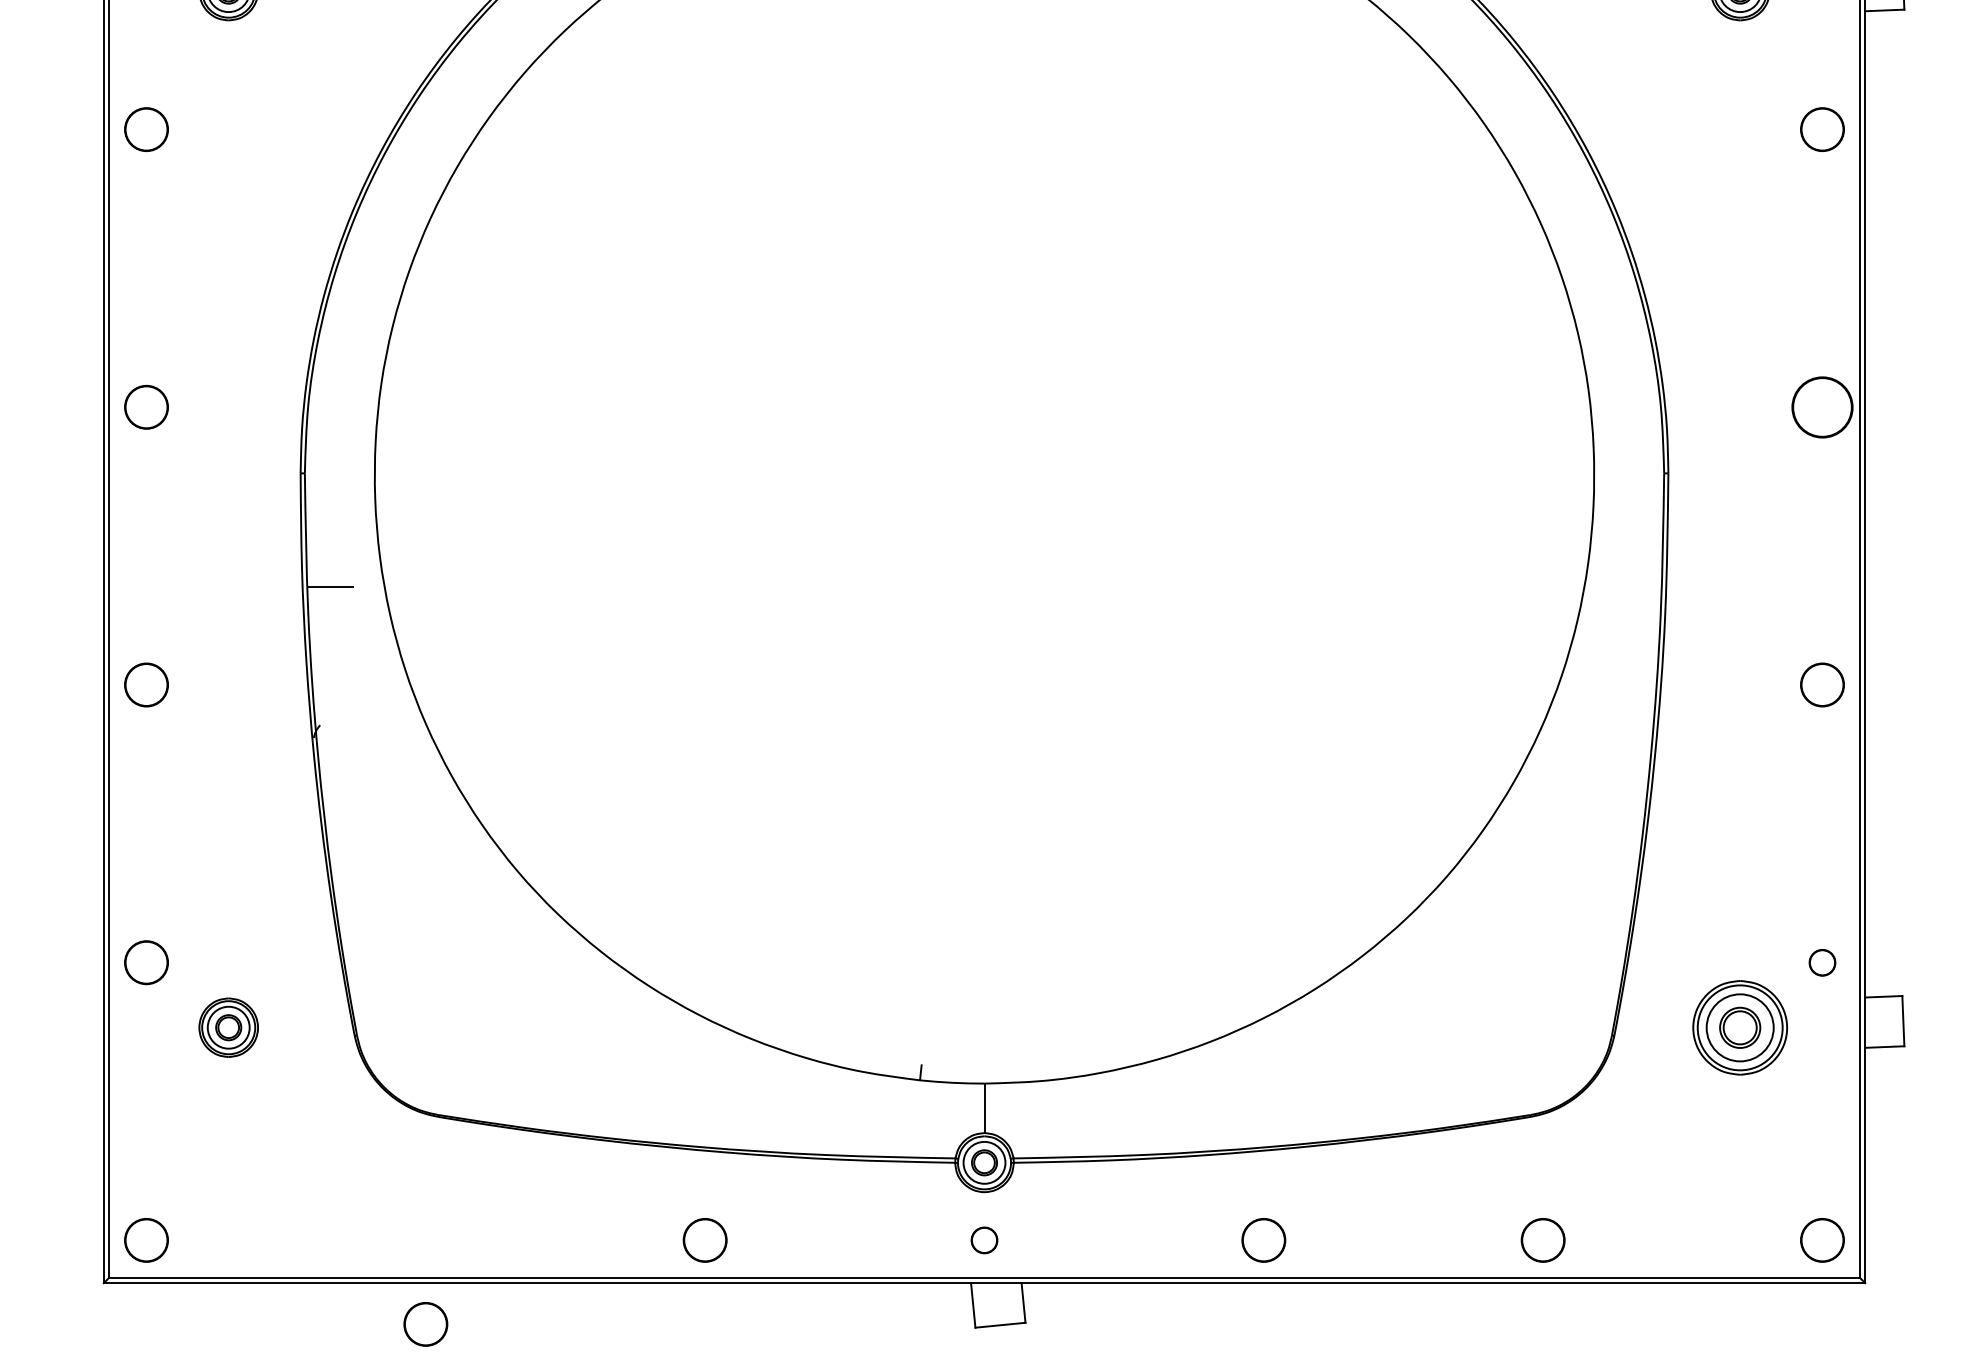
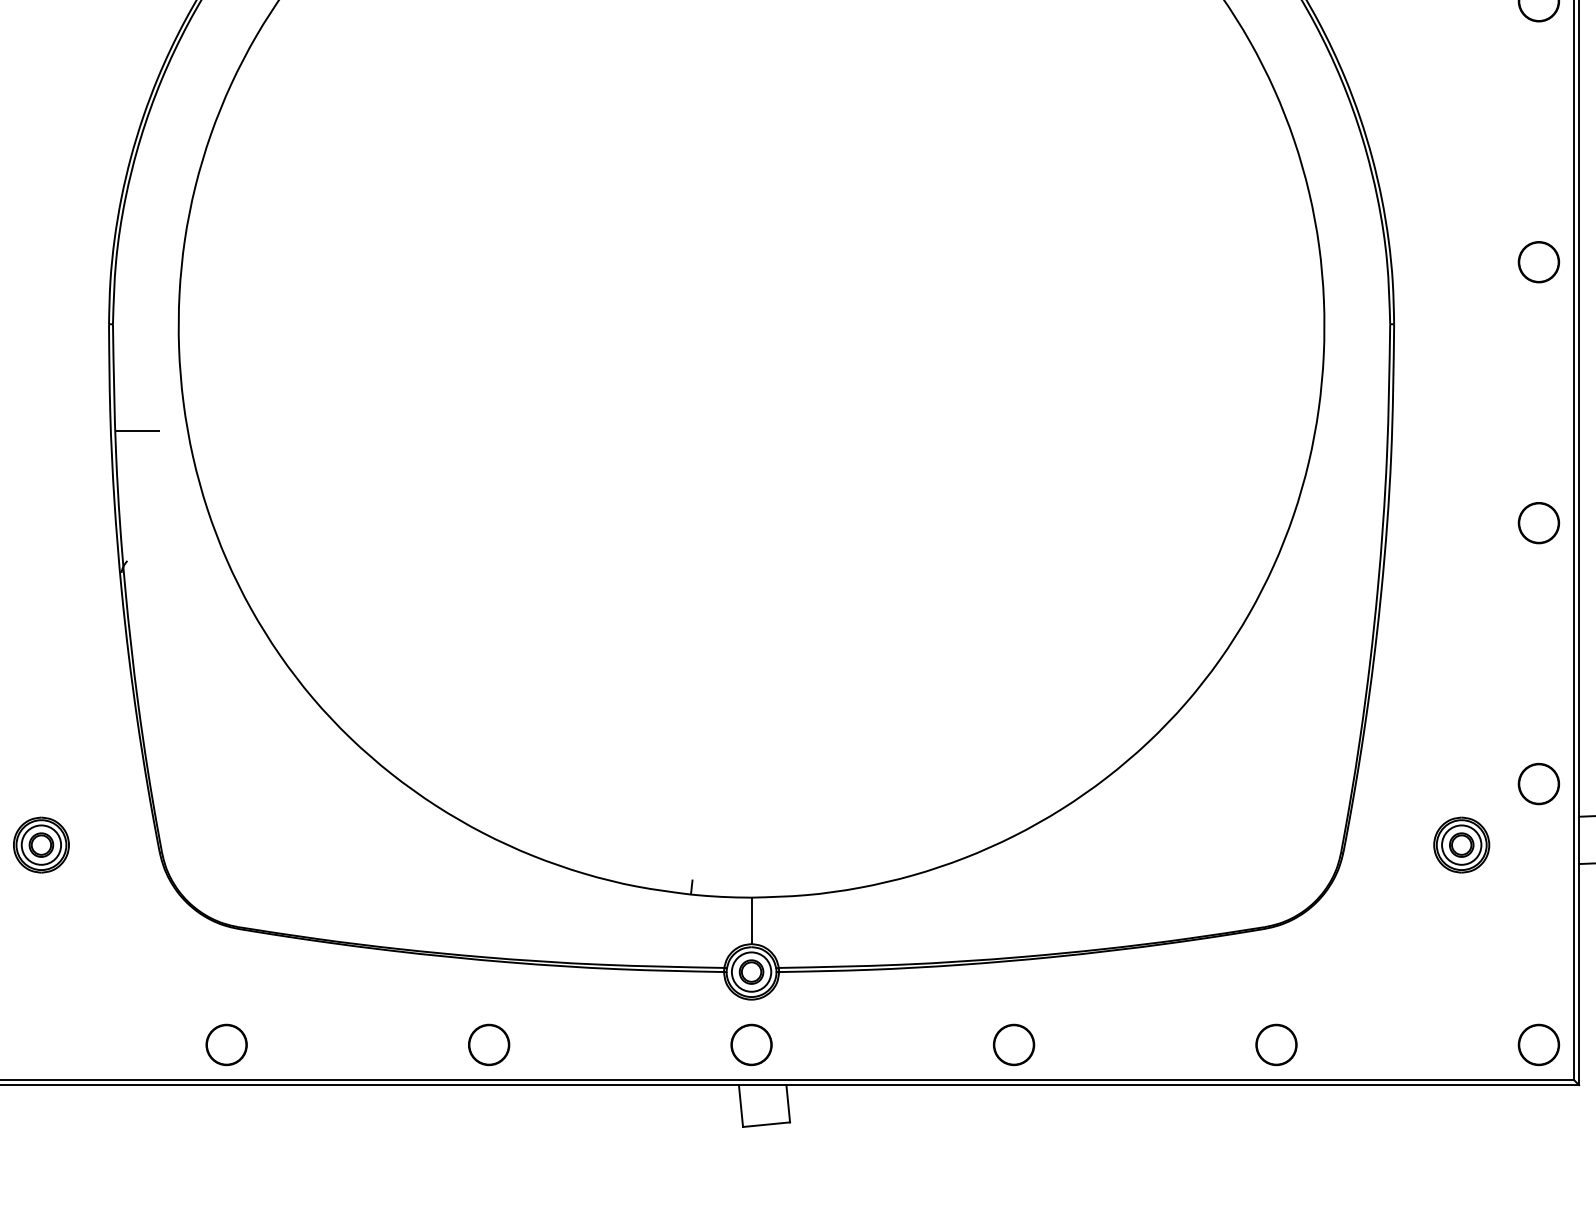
circle: (1822, 406) -> (1538, 261), size x0.71
circle: (1822, 962) -> (1538, 783), size x1.67
part: (1740, 1027) -> (1461, 844), size x0.62
circle: (984, 1240) -> (751, 1045), size x1.67
circle: (425, 1324) -> (226, 1045), moved

